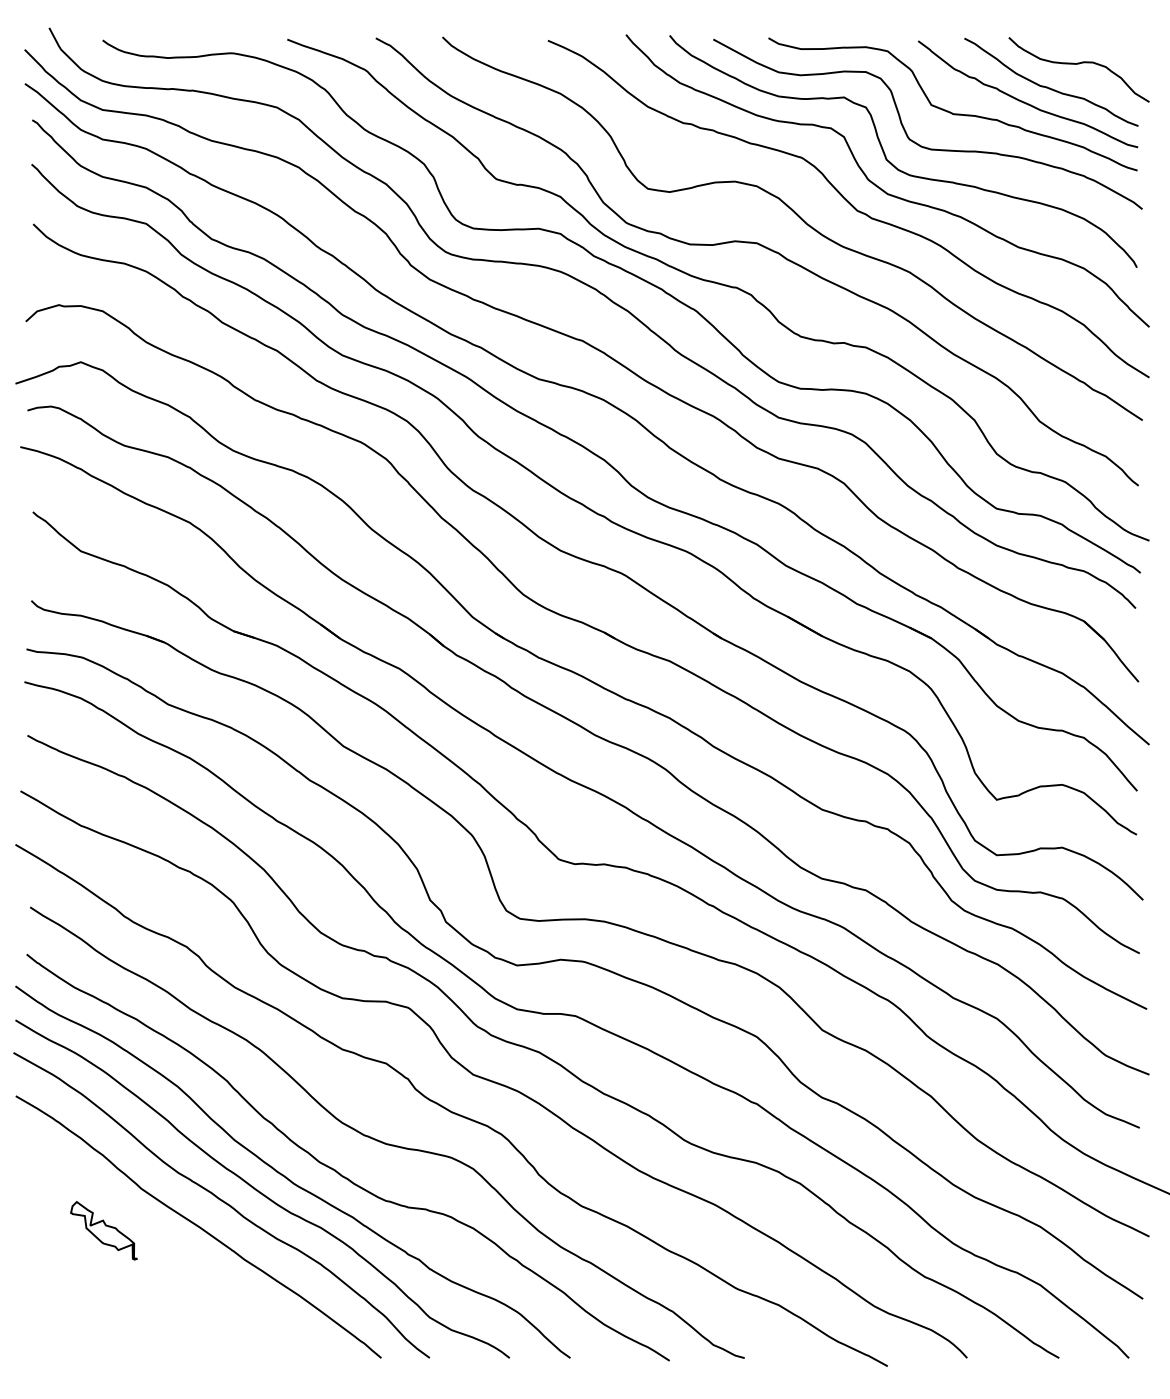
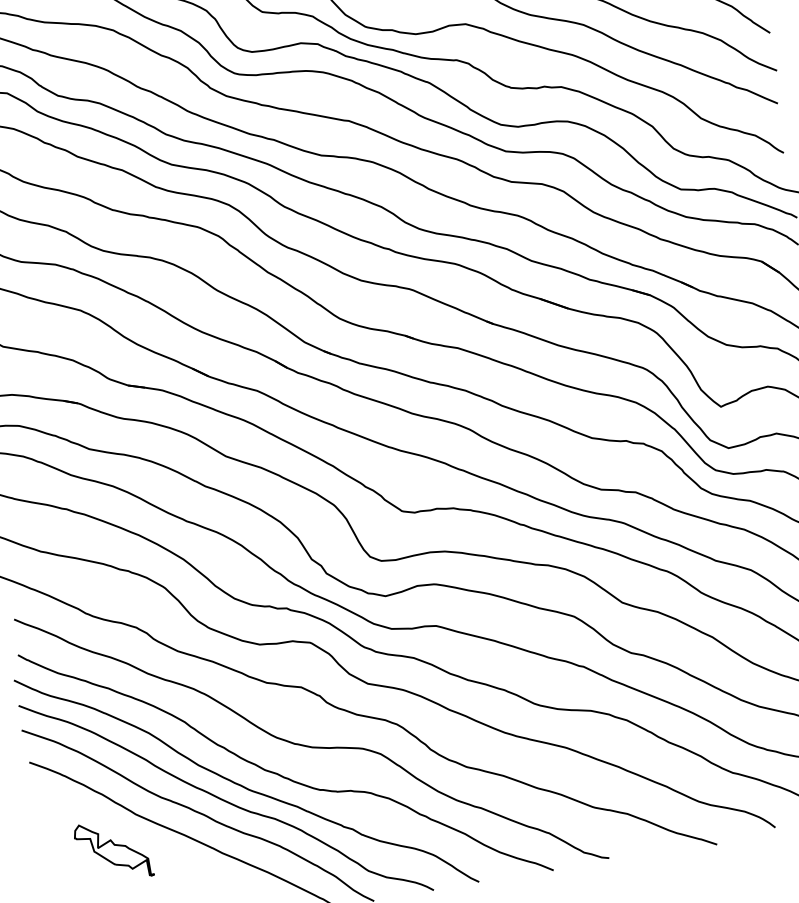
part: (103, 1230) -> (113, 850), size x1.43

